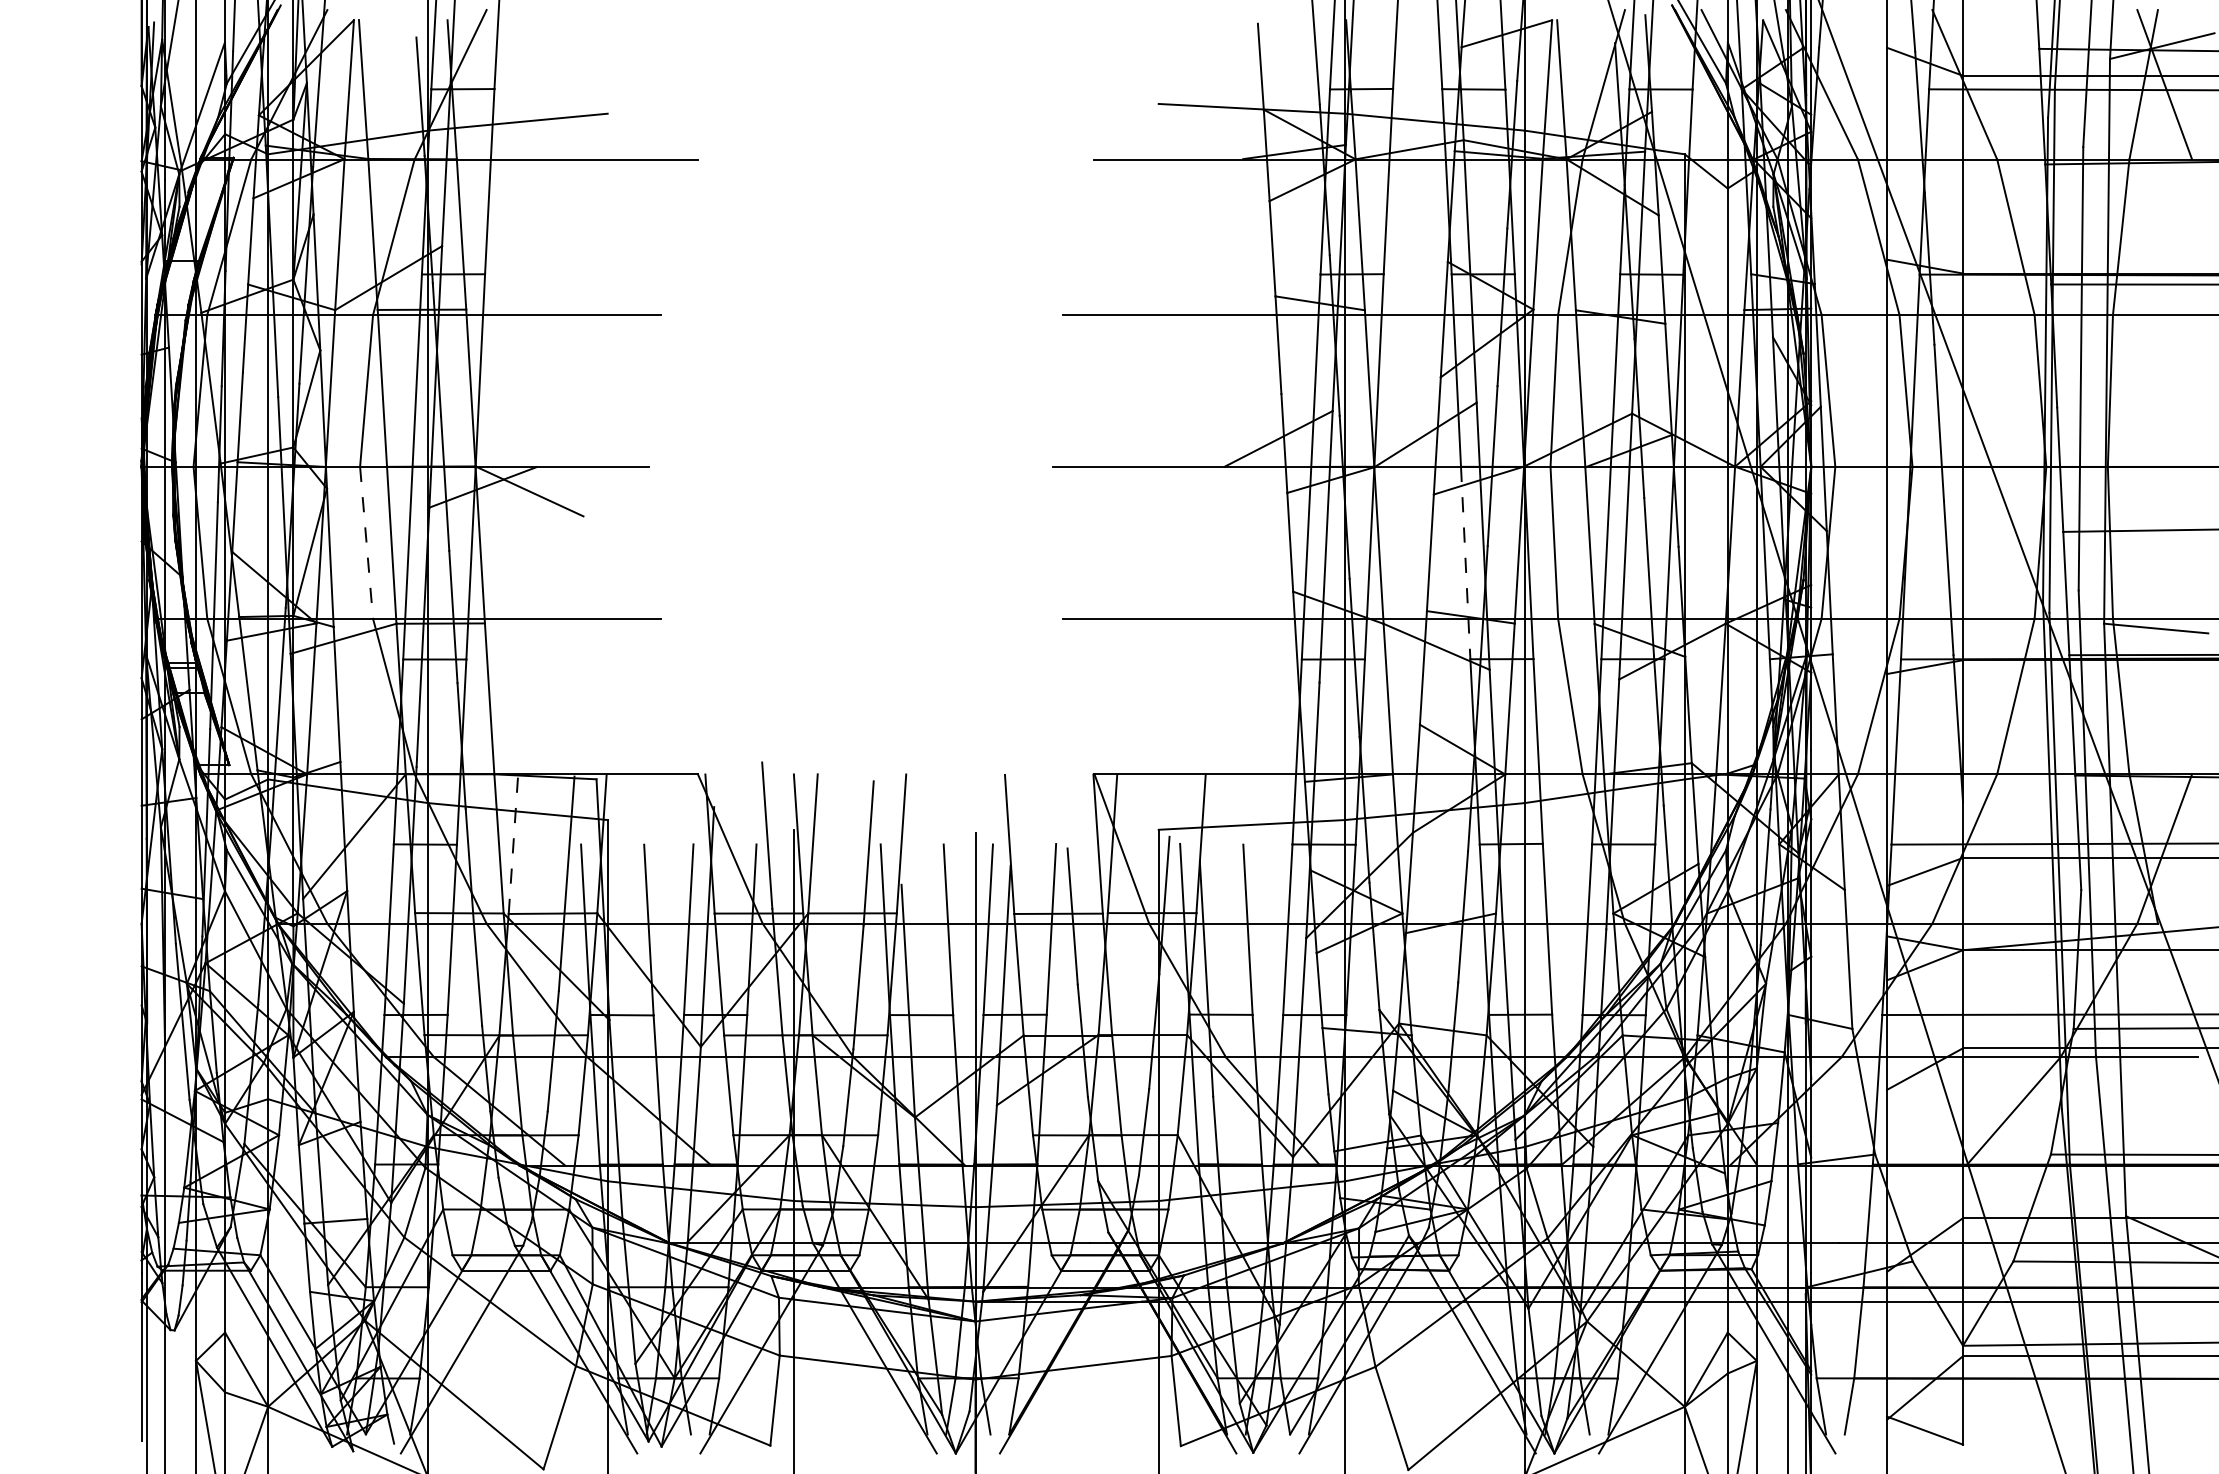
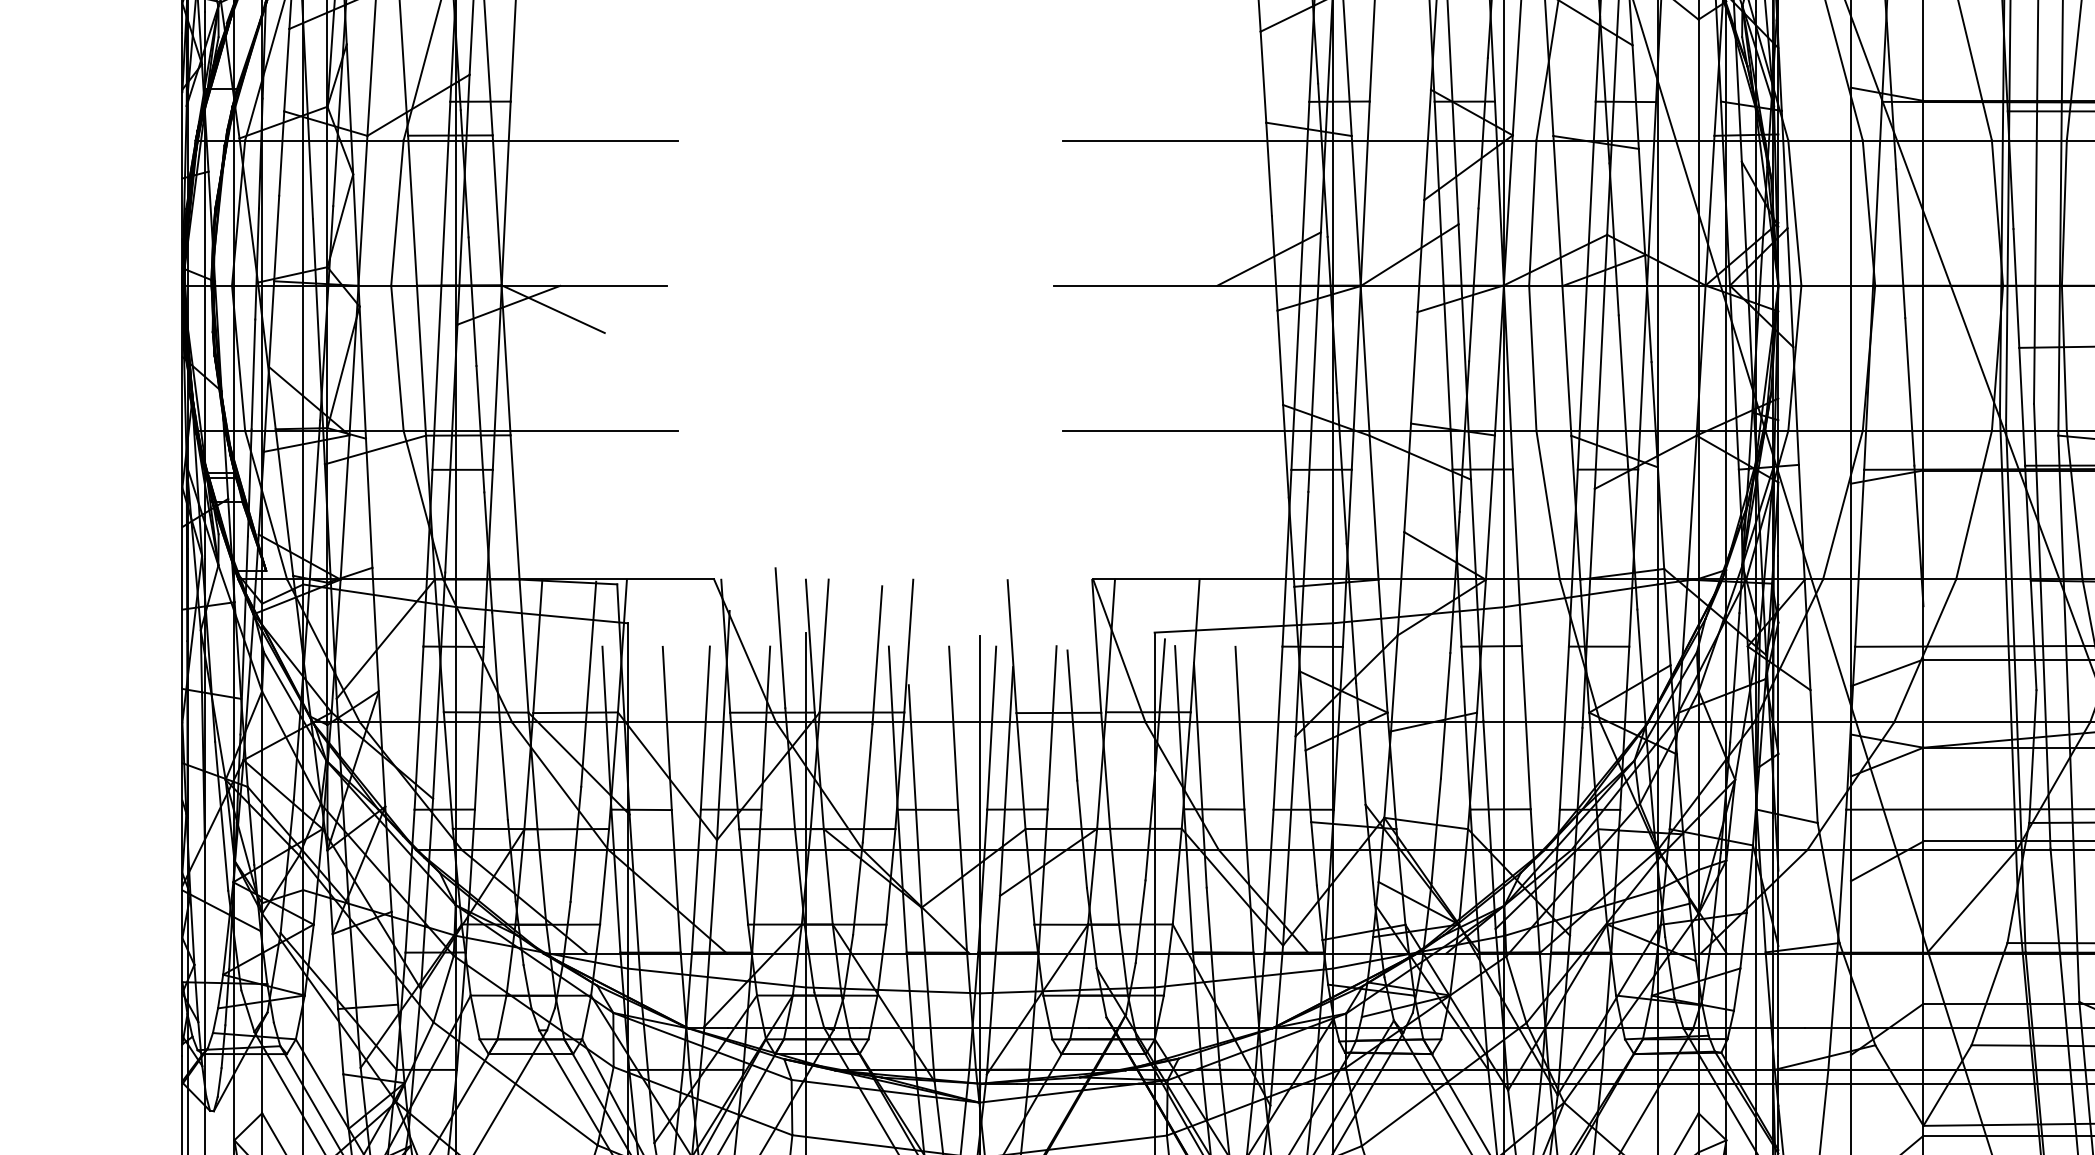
line: (366, 543) -> (397, 358), dashed -> solid
line: (1465, 563) -> (1447, 378), dashed -> solid
line: (513, 844) -> (537, 646), dashed -> solid

